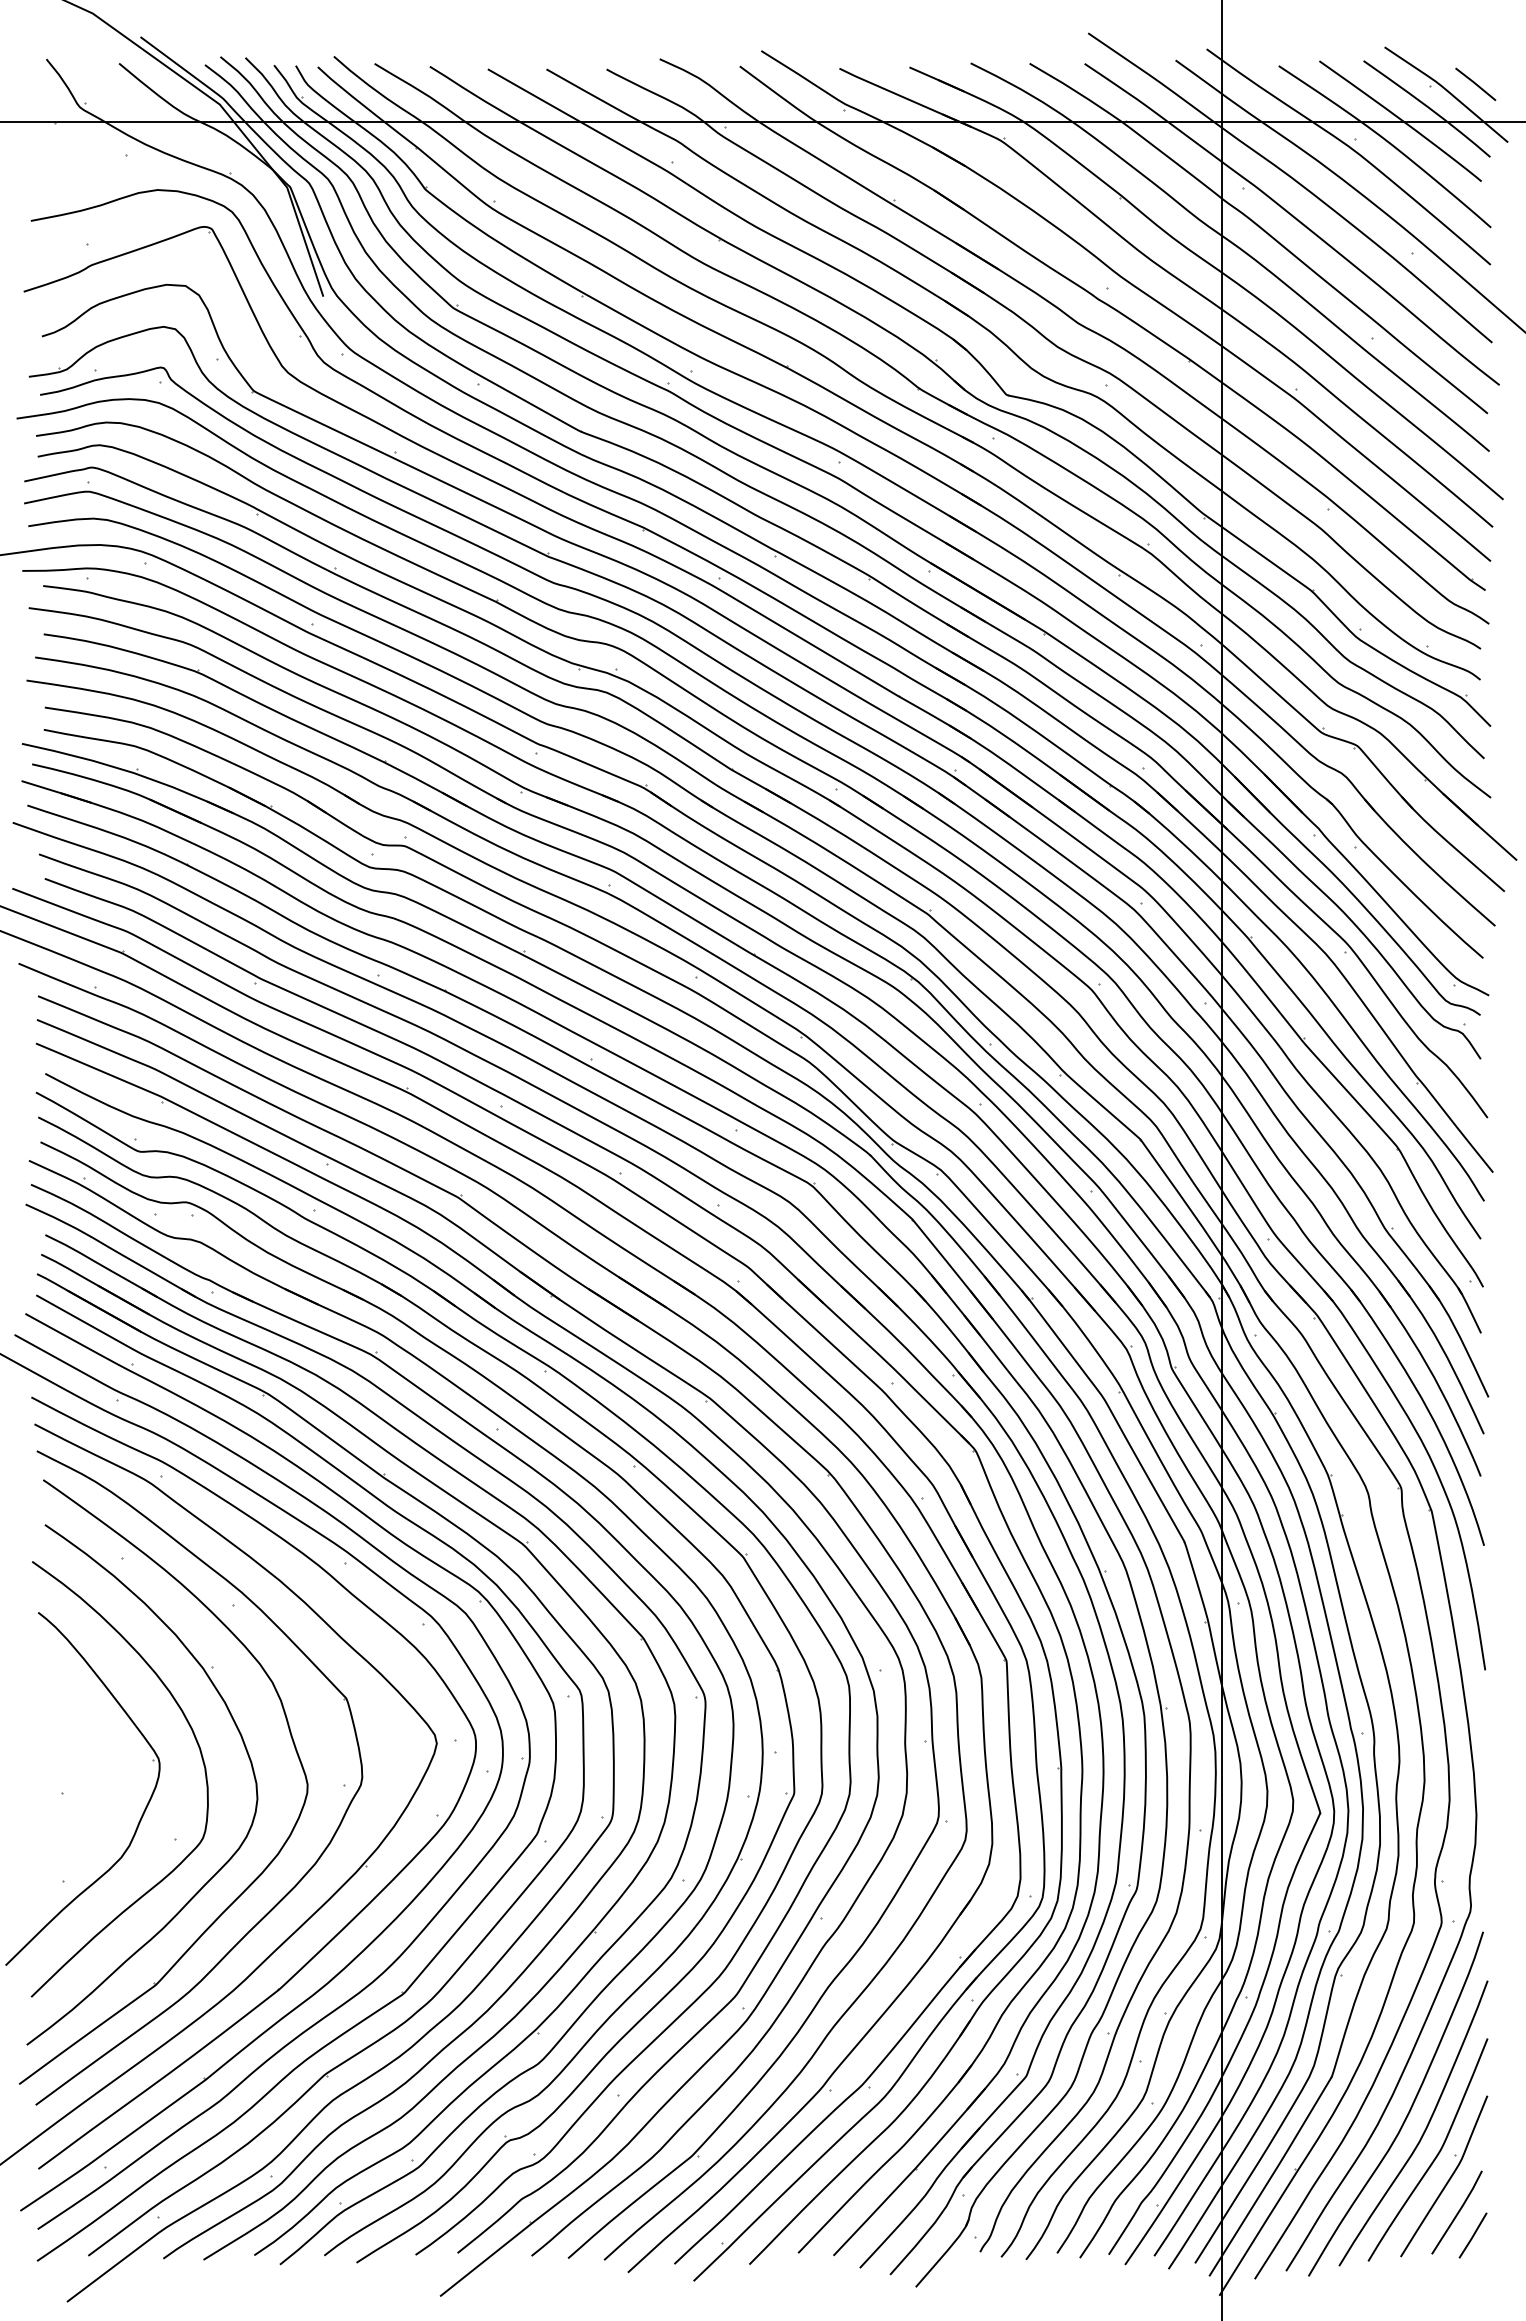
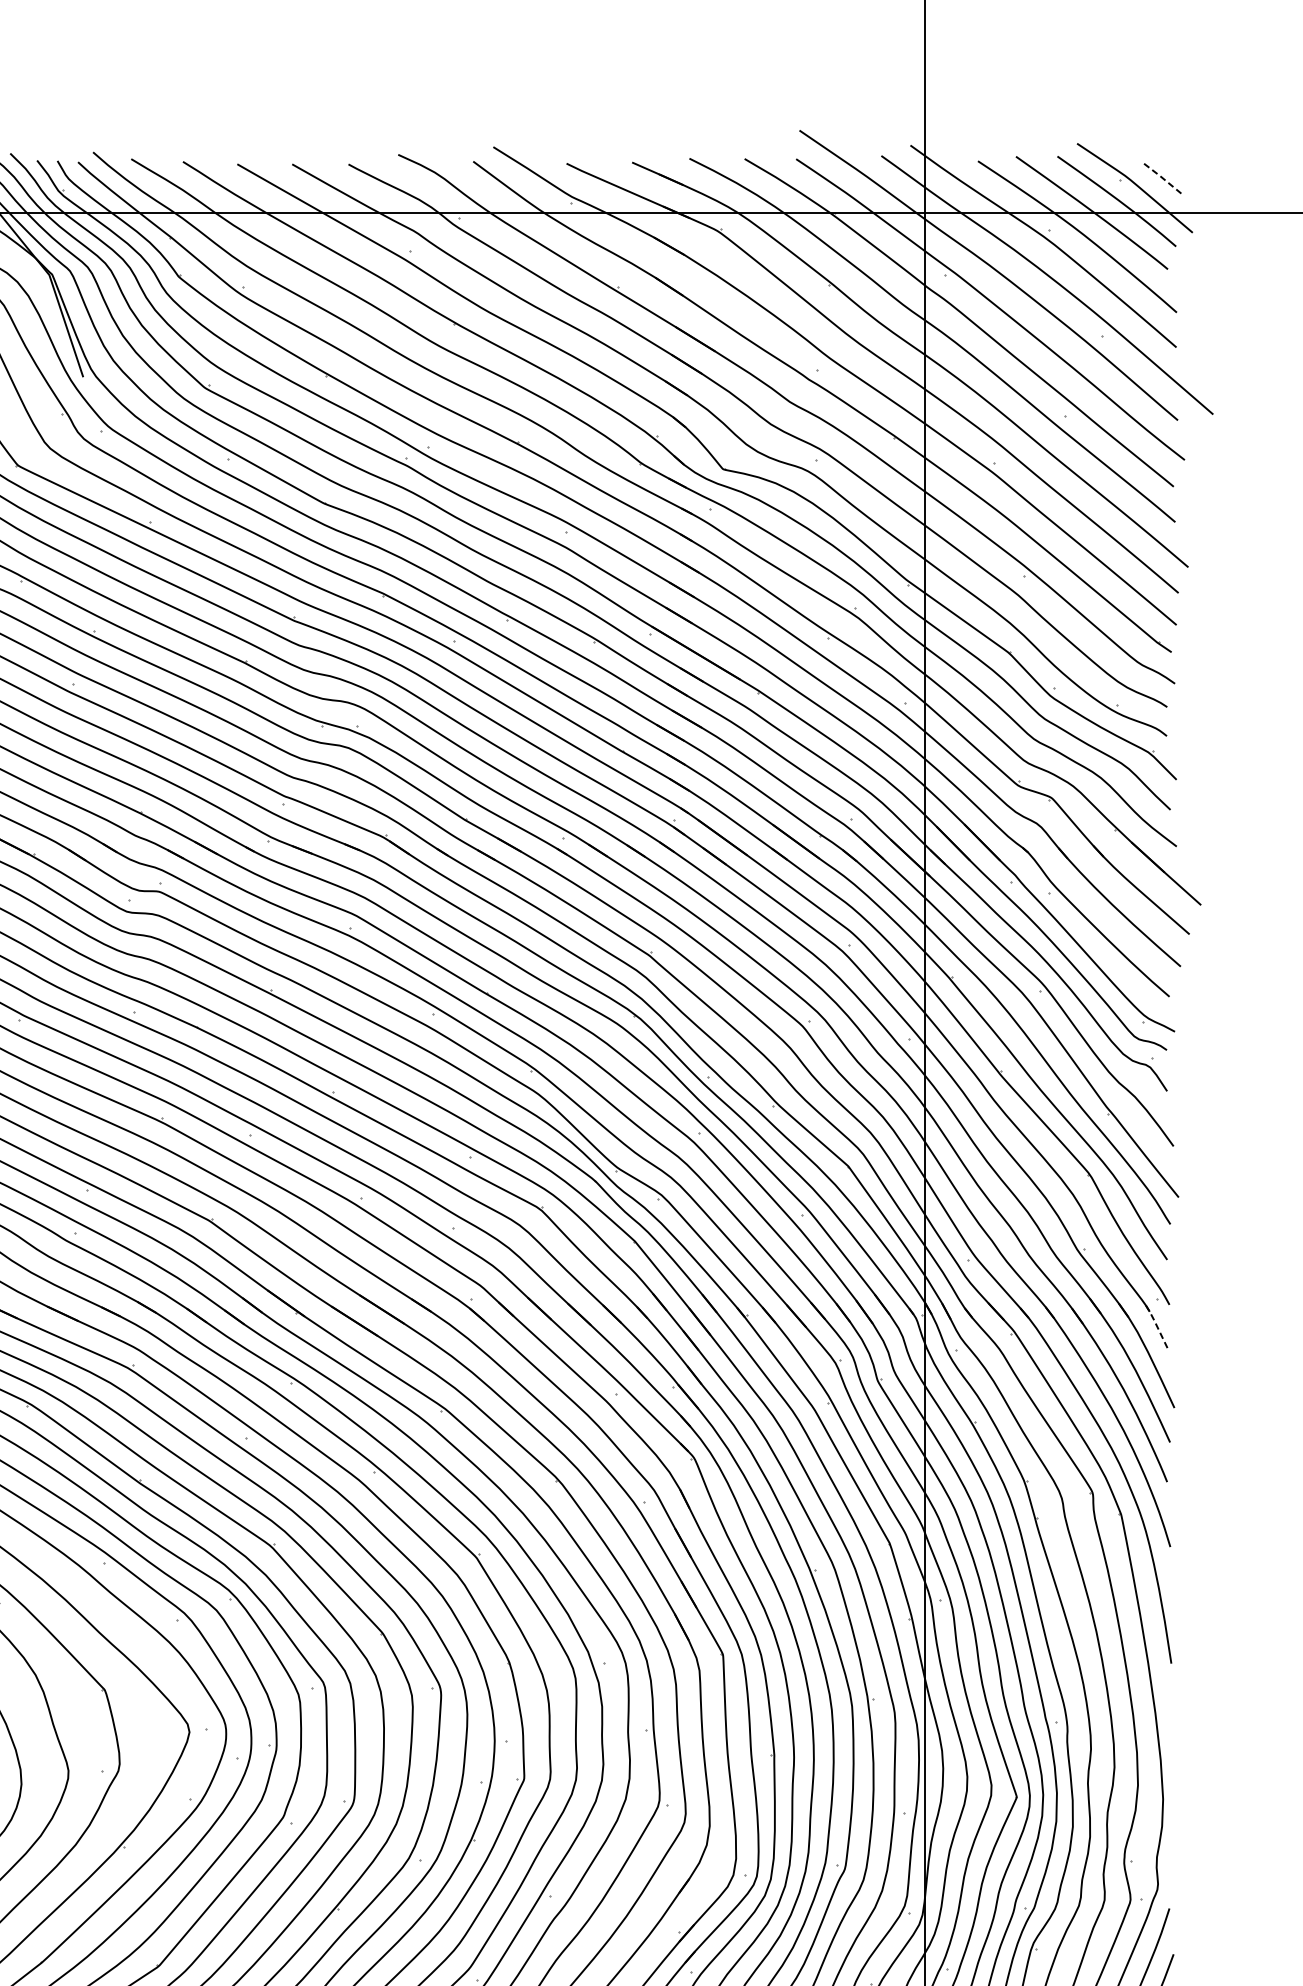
line: (1475, 83) -> (1162, 177), solid -> dashed
line: (1469, 1309) -> (1156, 1325), solid -> dashed

